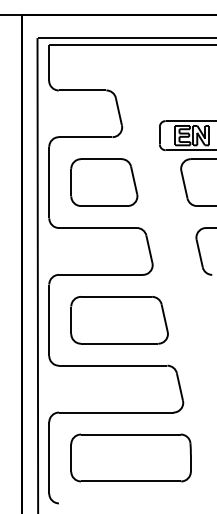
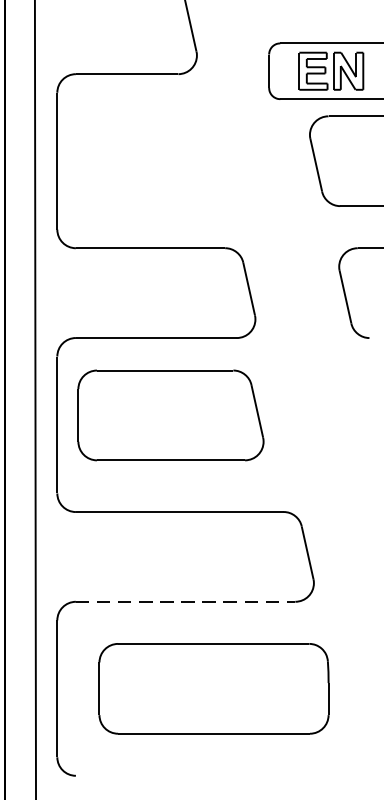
part: (104, 182) -> (163, 161), removed
part: (119, 320) -> (170, 415), moved
line: (116, 412) -> (186, 601), solid -> dashed

